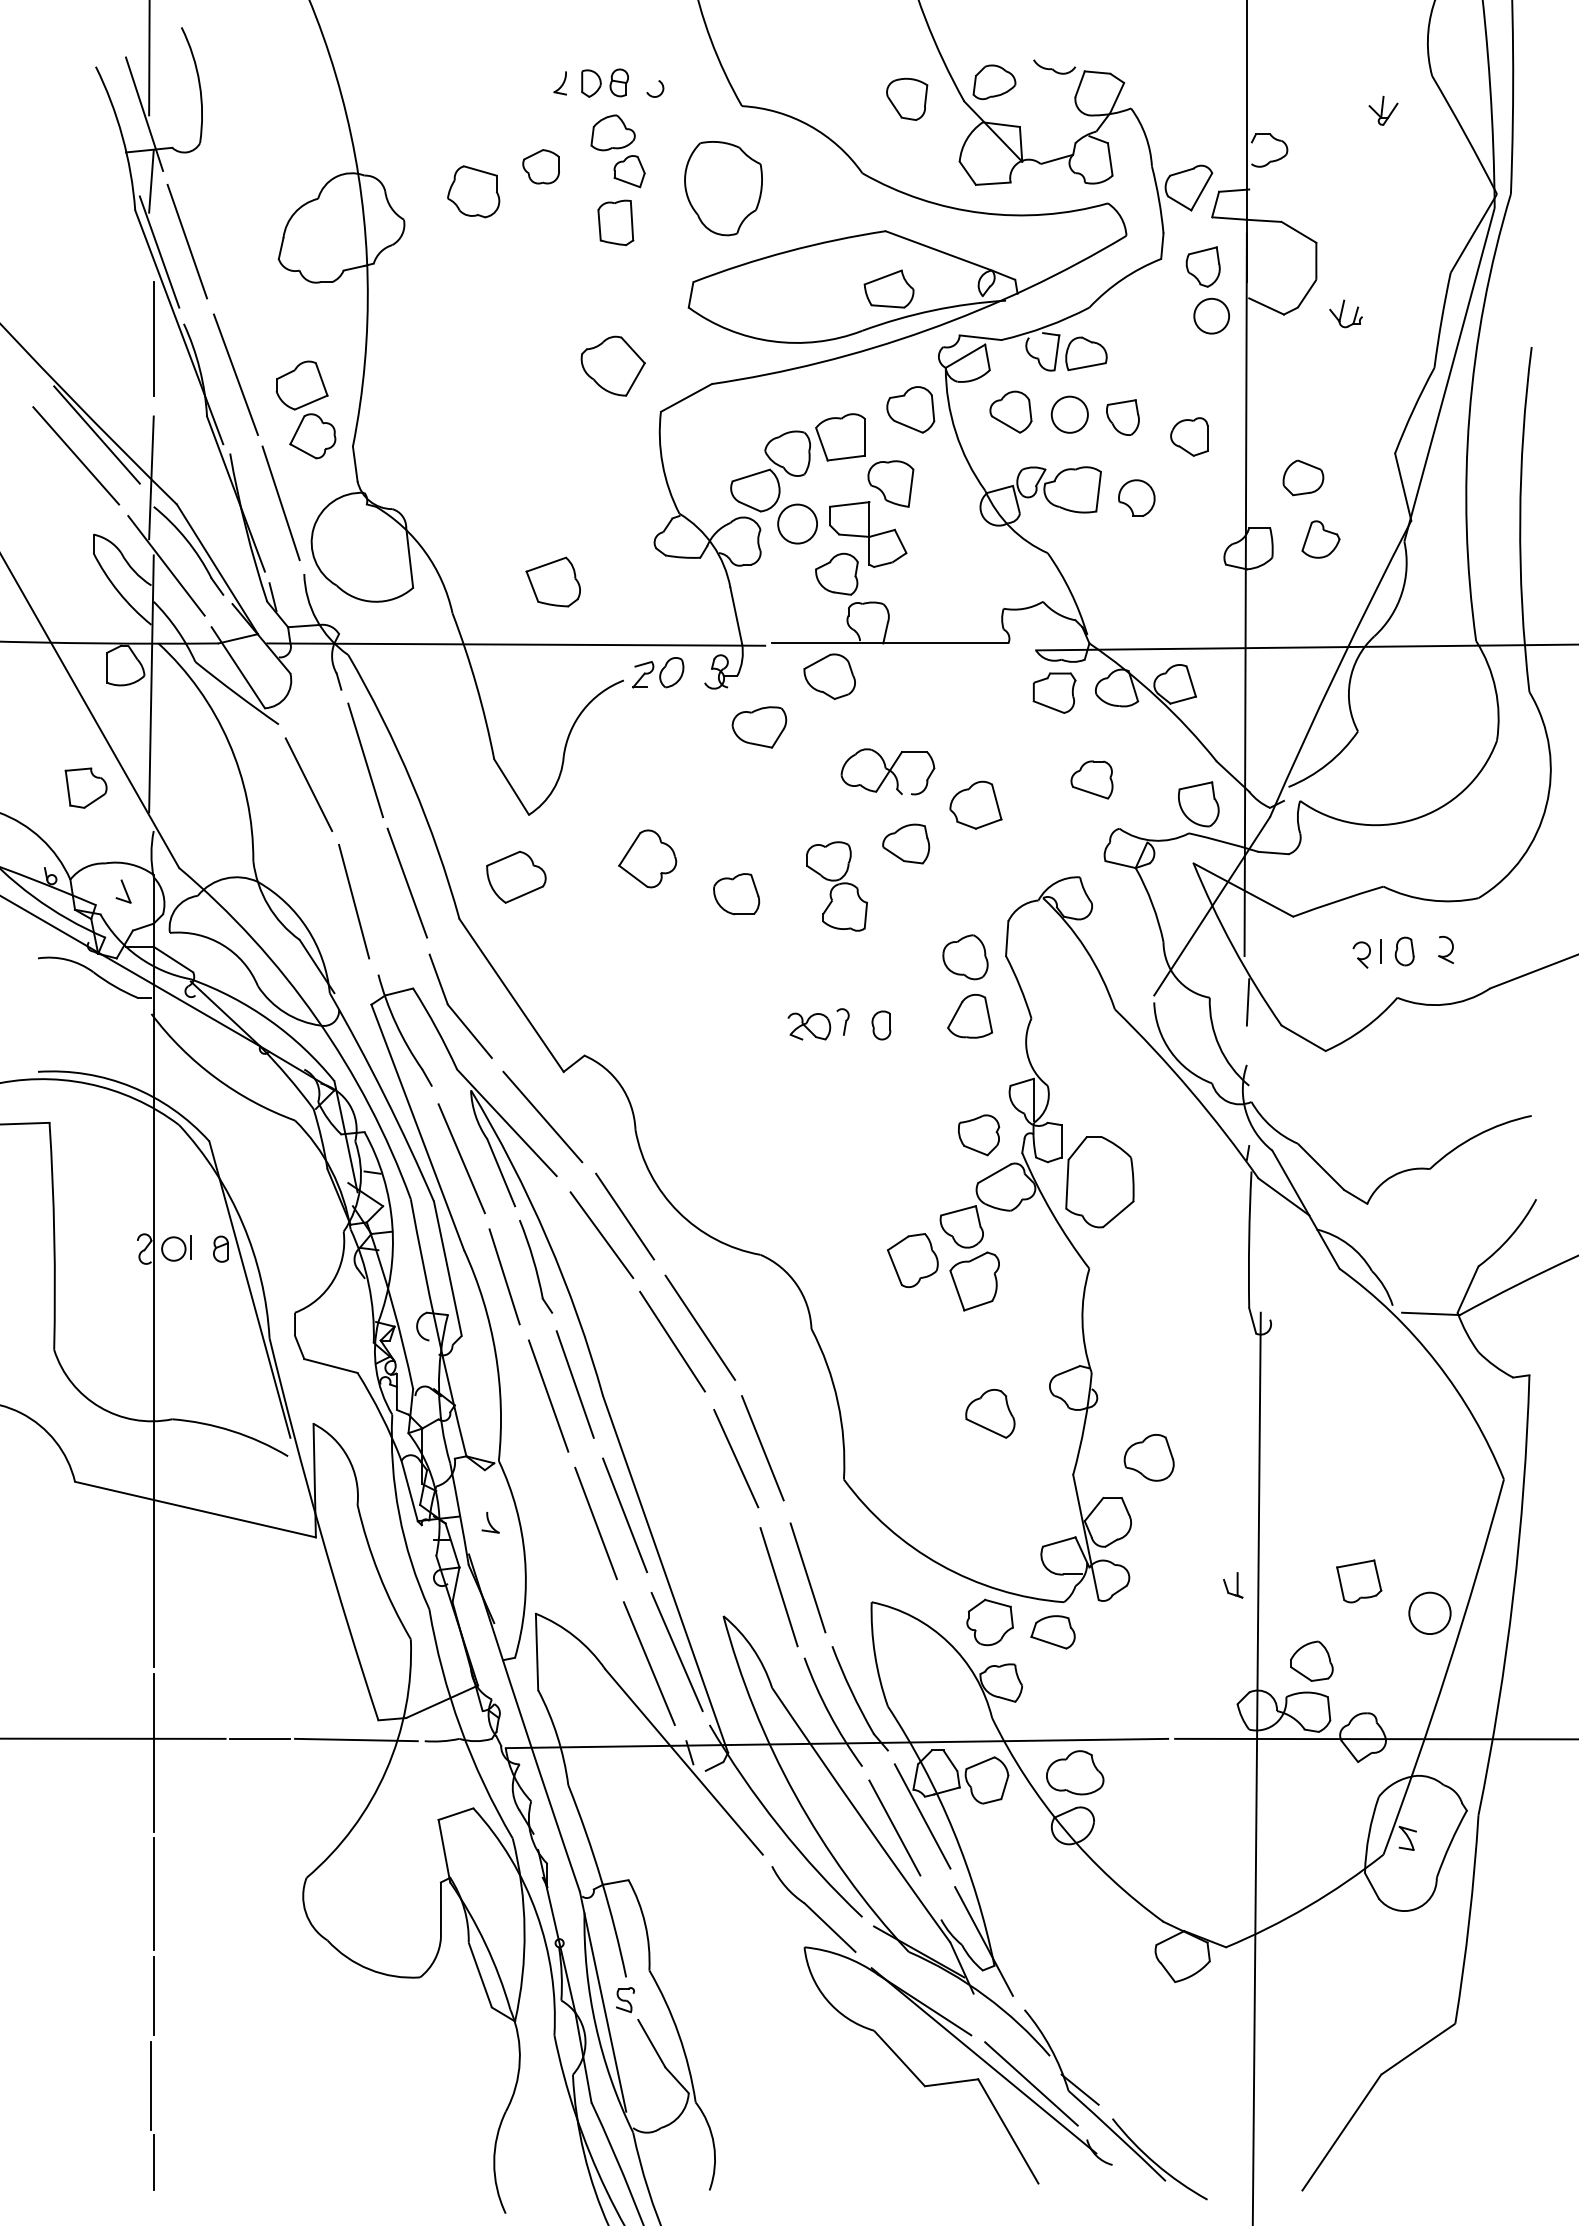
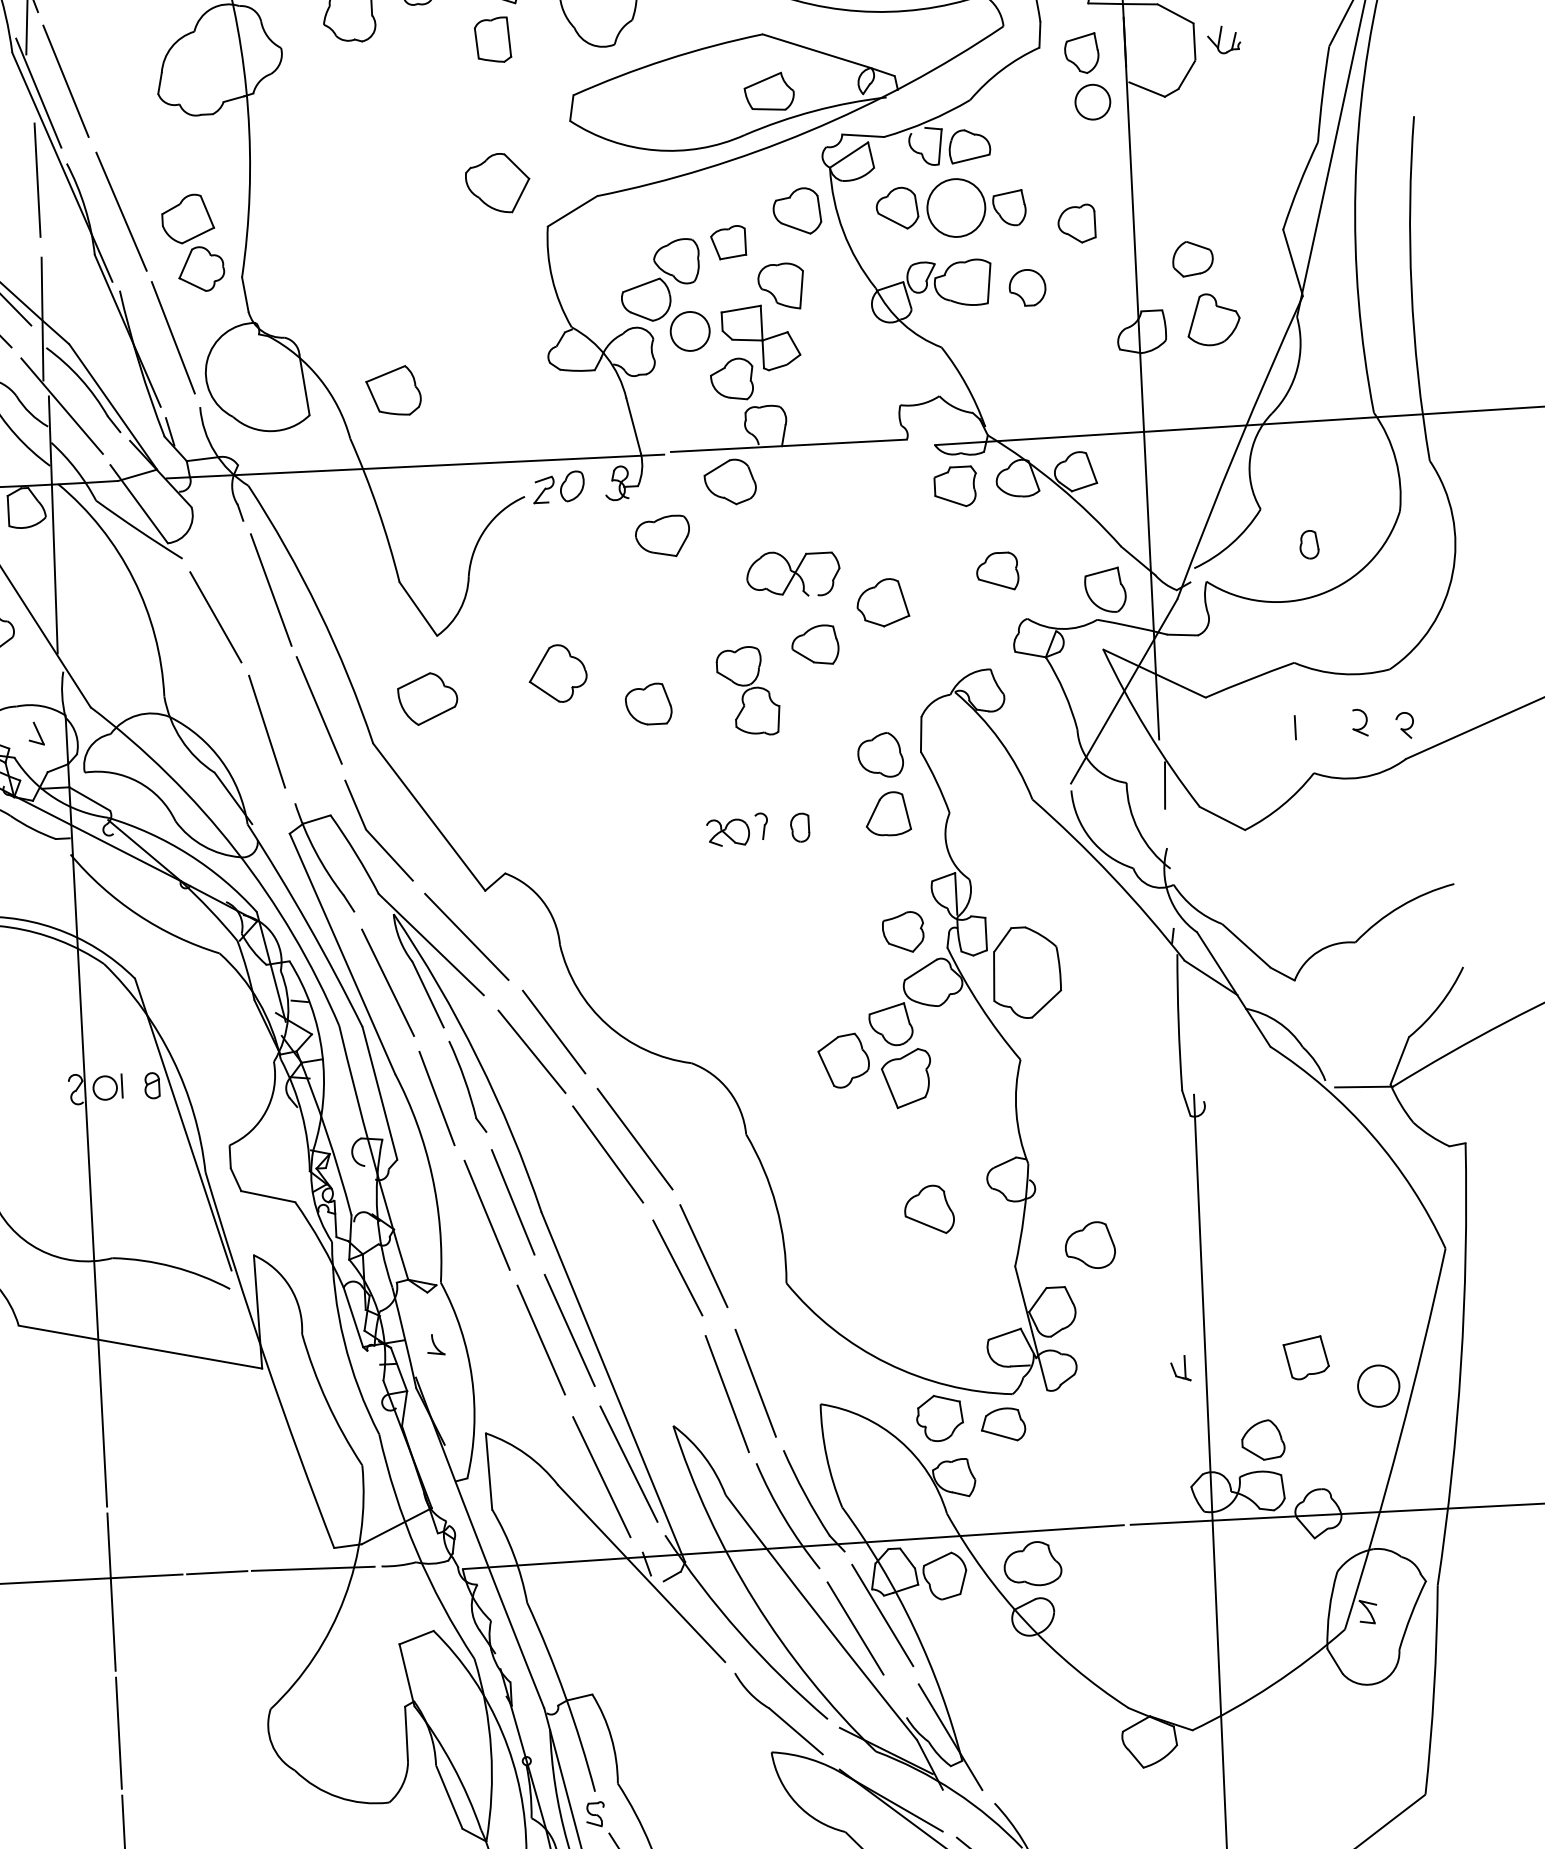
part: (1345, 313) -> (1223, 39), moved
circle: (1069, 414) -> (955, 207), size x1.6
part: (840, 437) -> (728, 242), size x0.7
part: (1320, 539) -> (1213, 319), size x1.4
part: (552, 581) -> (392, 390), moved
part: (1404, 951) -> (1309, 544), moved
part: (1361, 954) -> (1404, 725), moved

